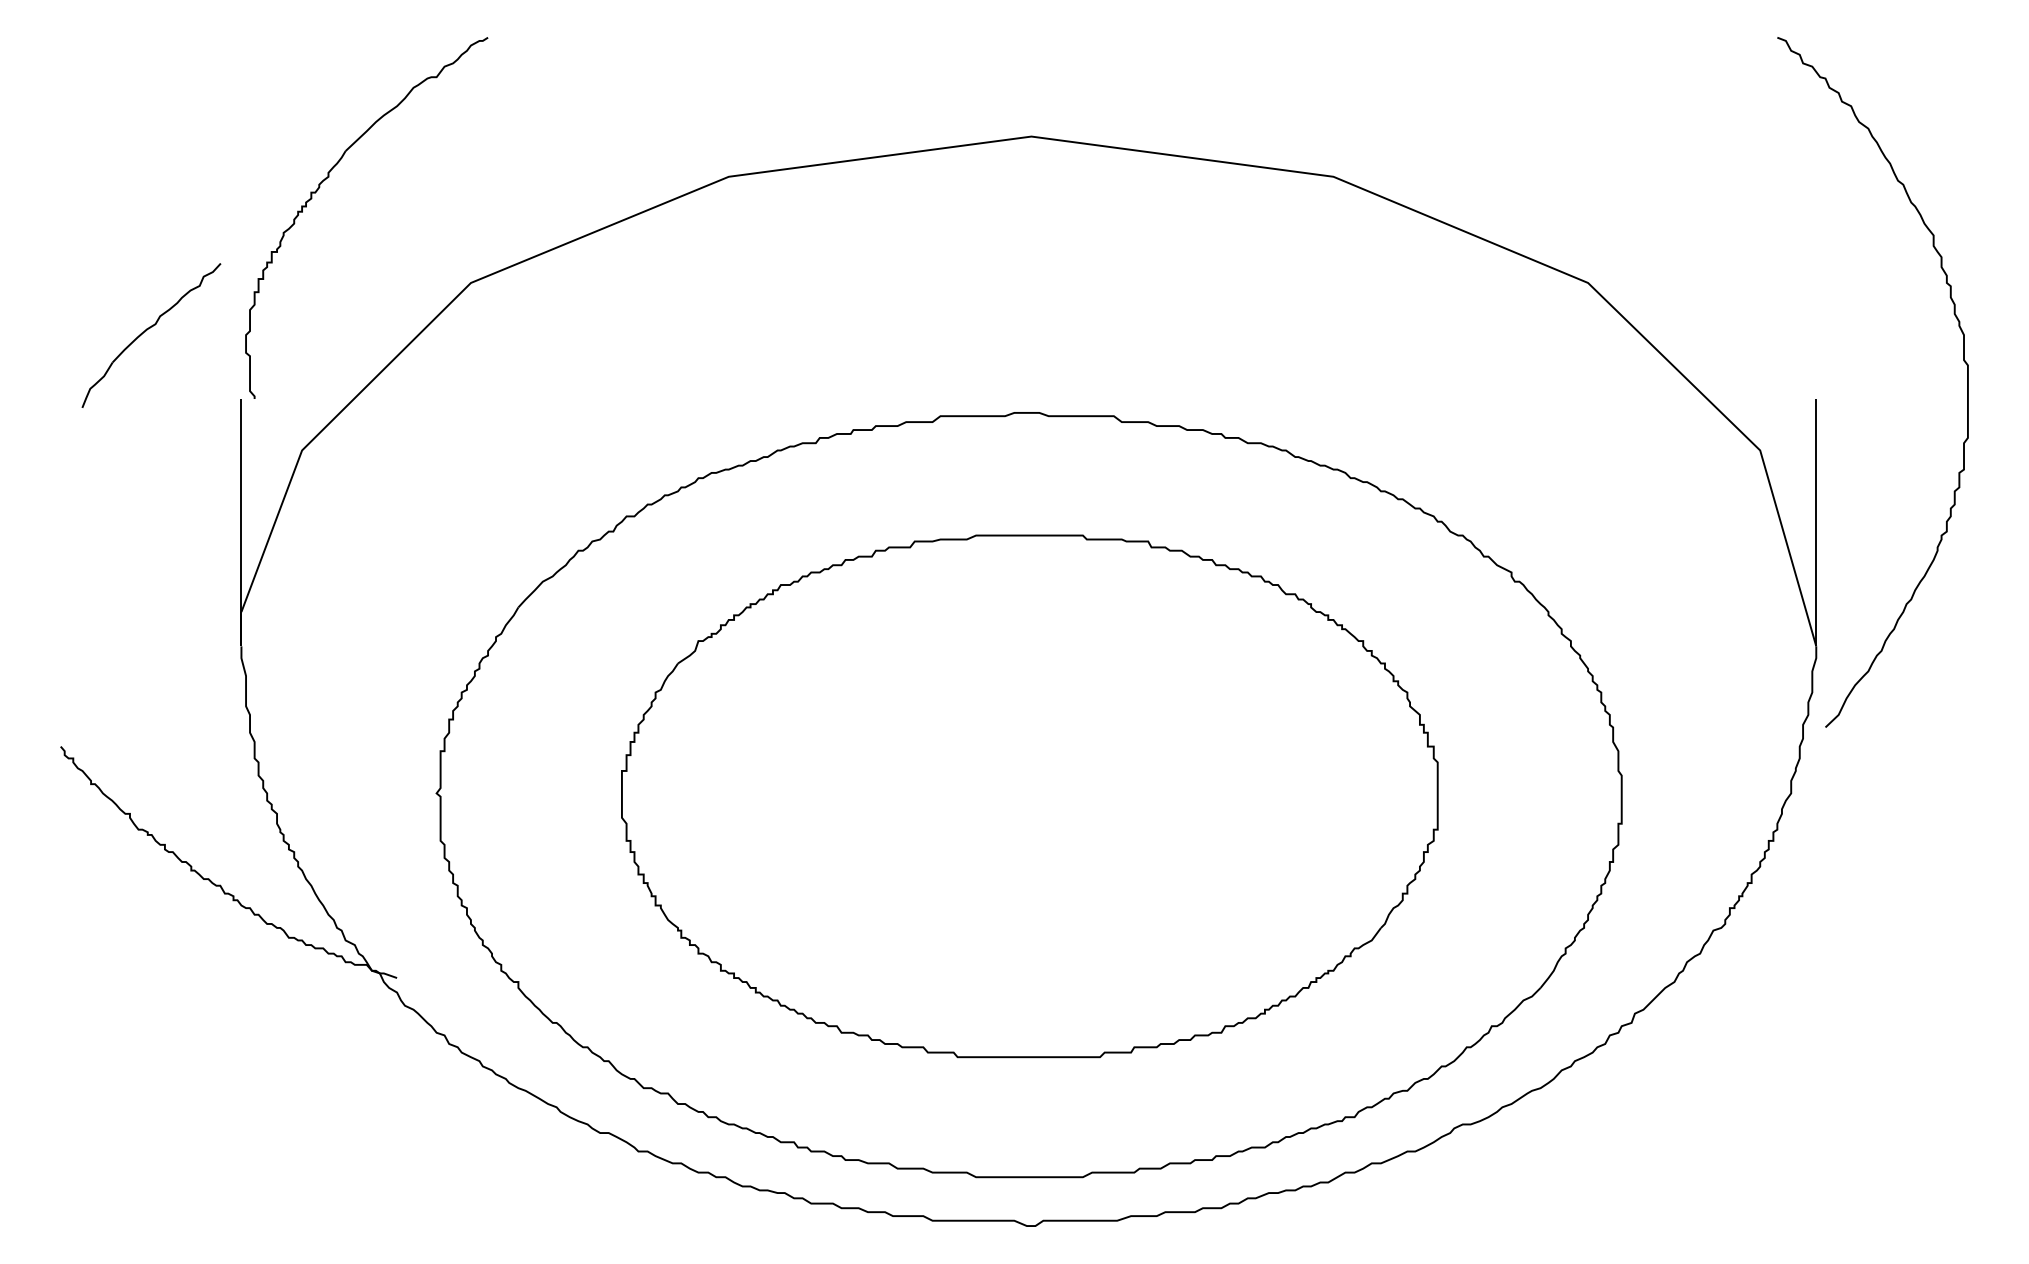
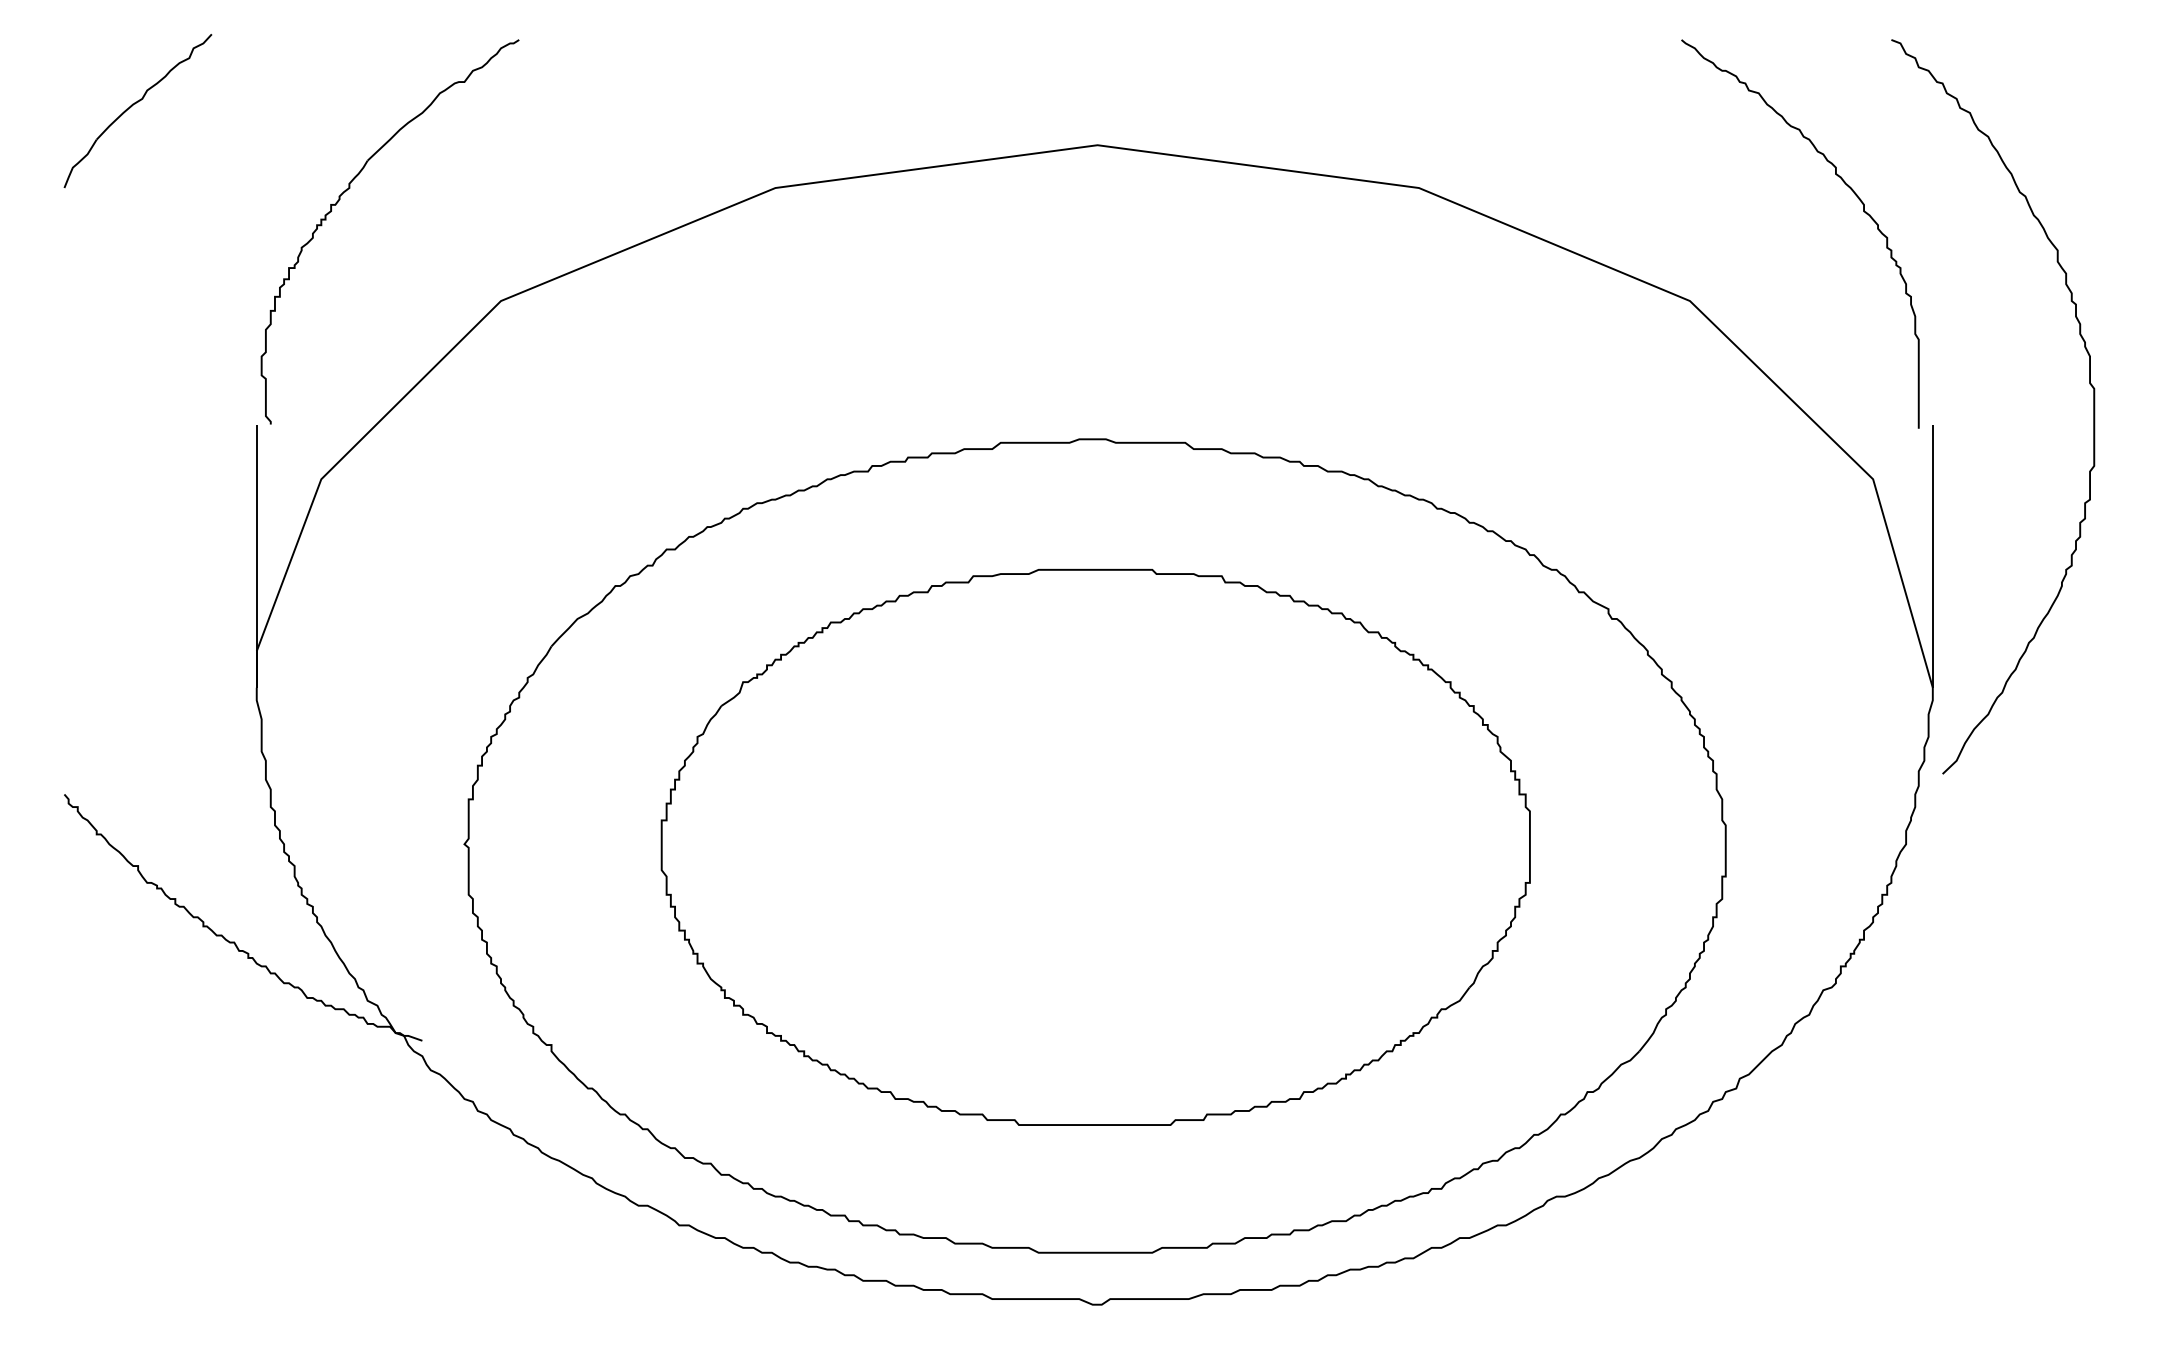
curve: (1736, 175) -> (1847, 186), added
part: (146, 331) -> (132, 106), moved

